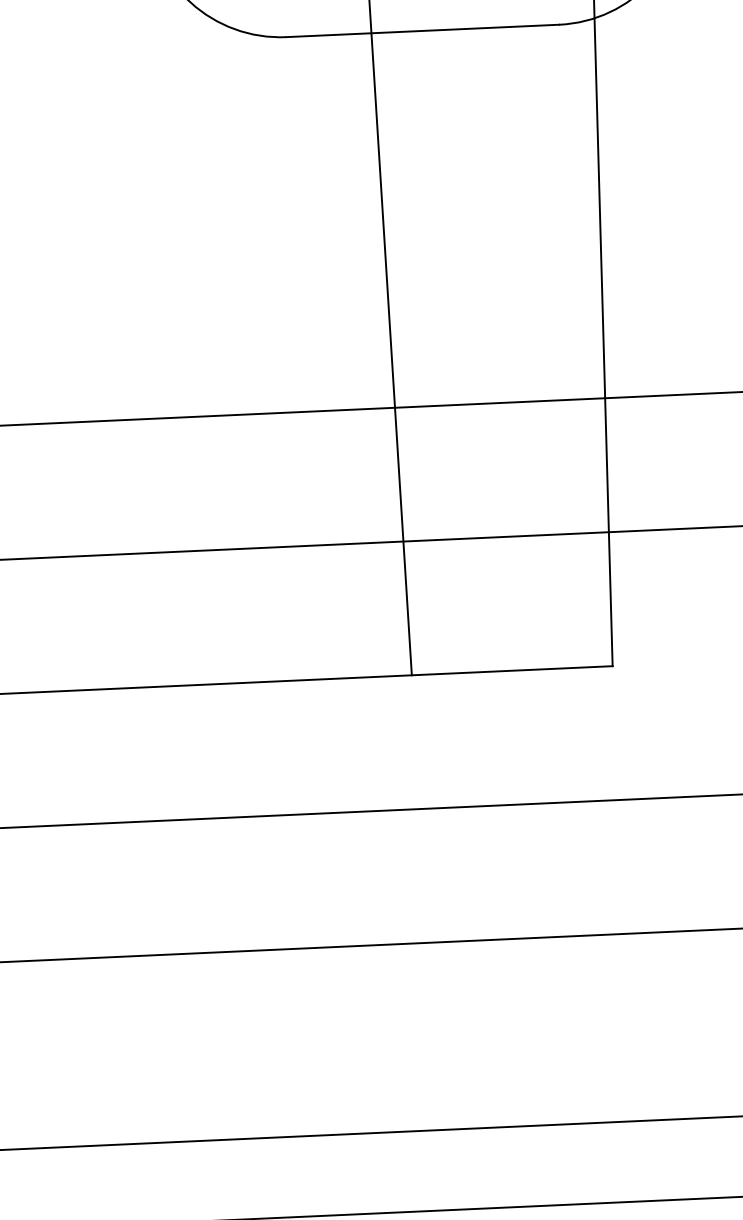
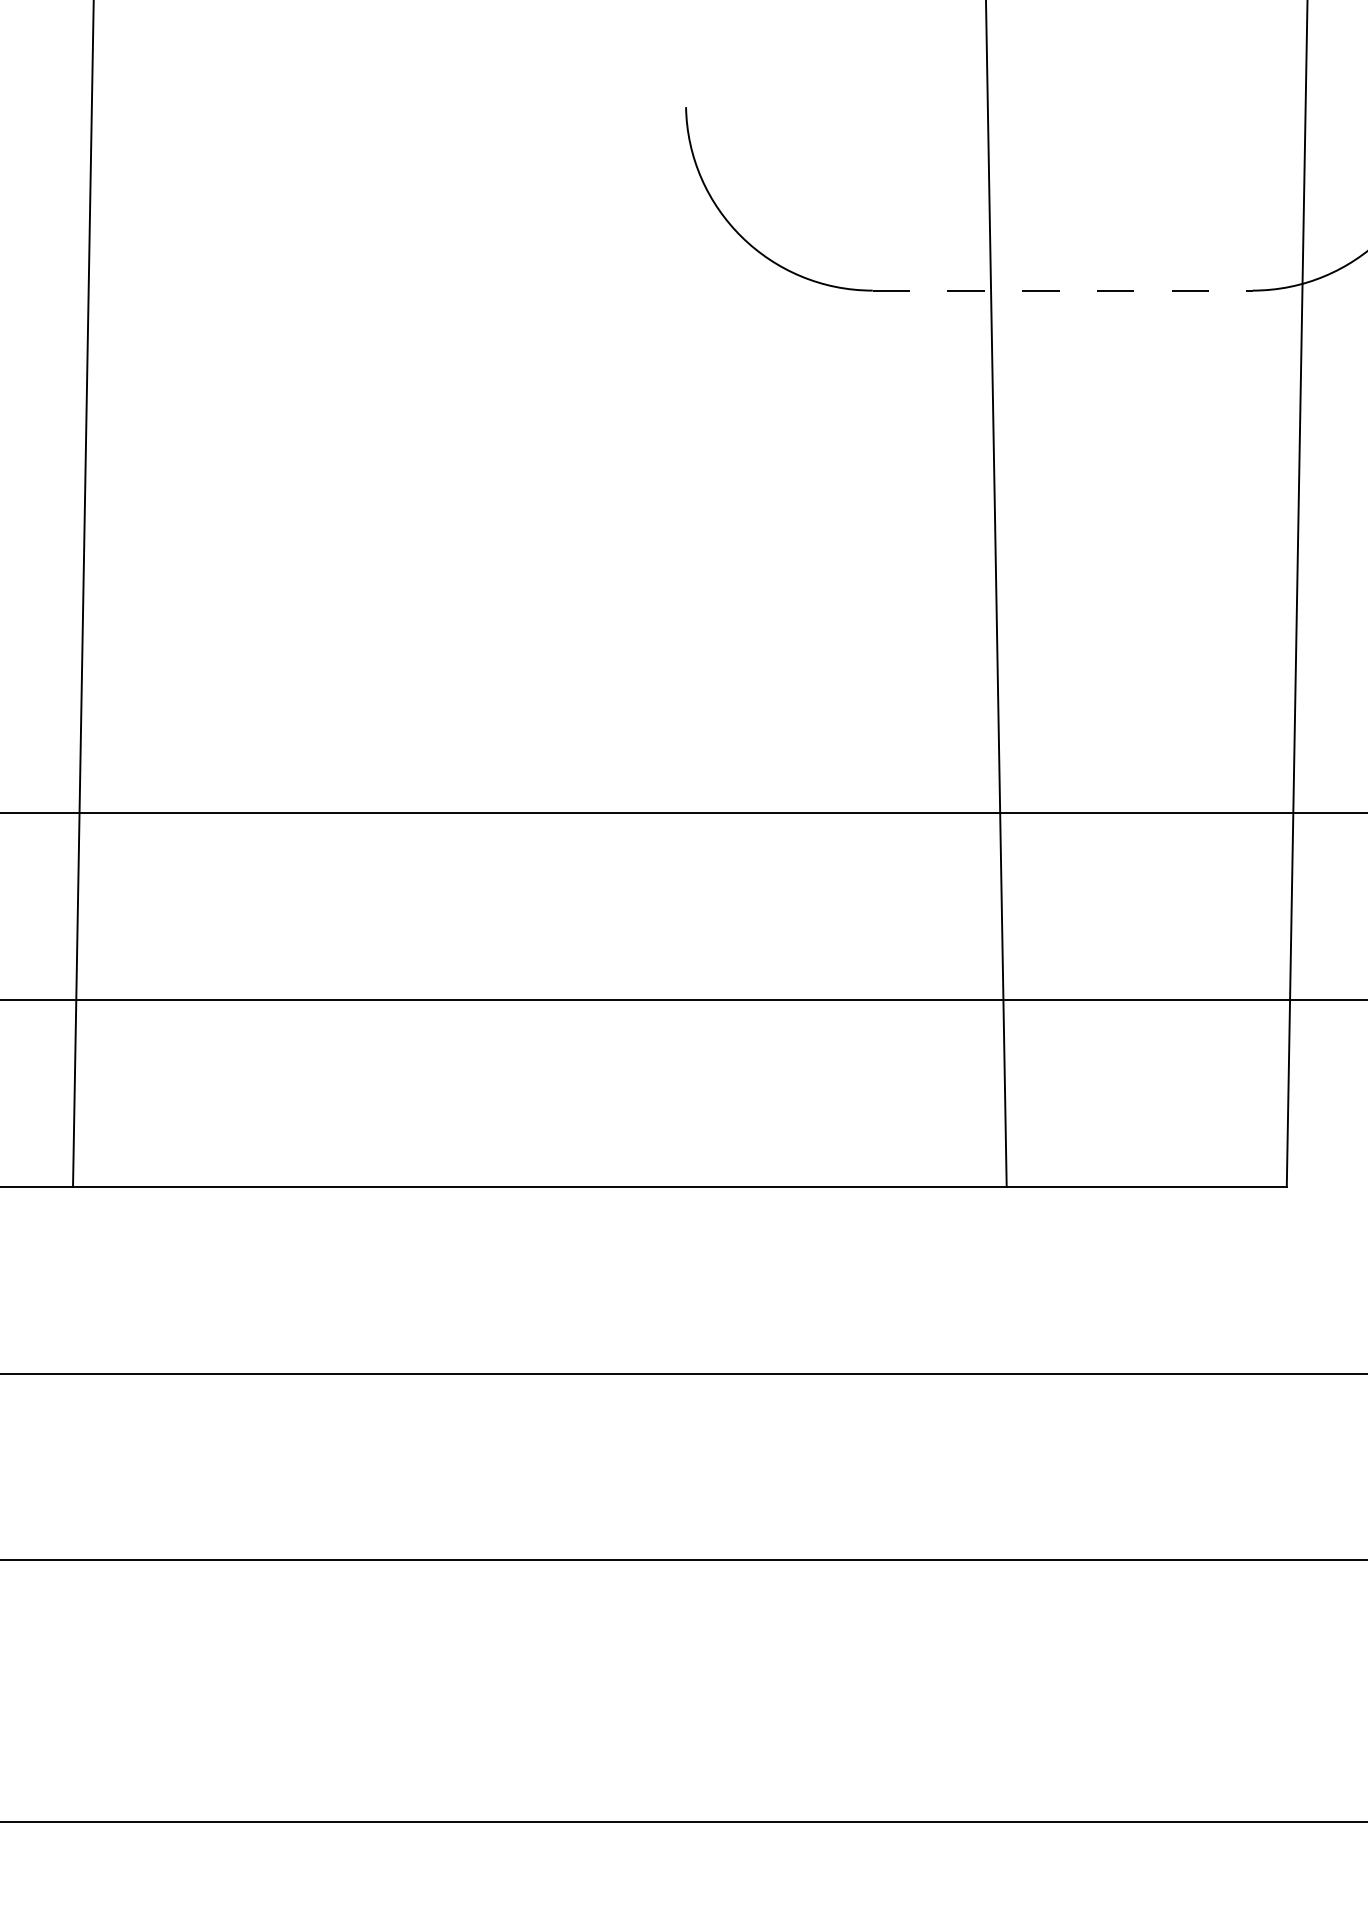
line: (422, 30) -> (1062, 290), solid -> dashed

